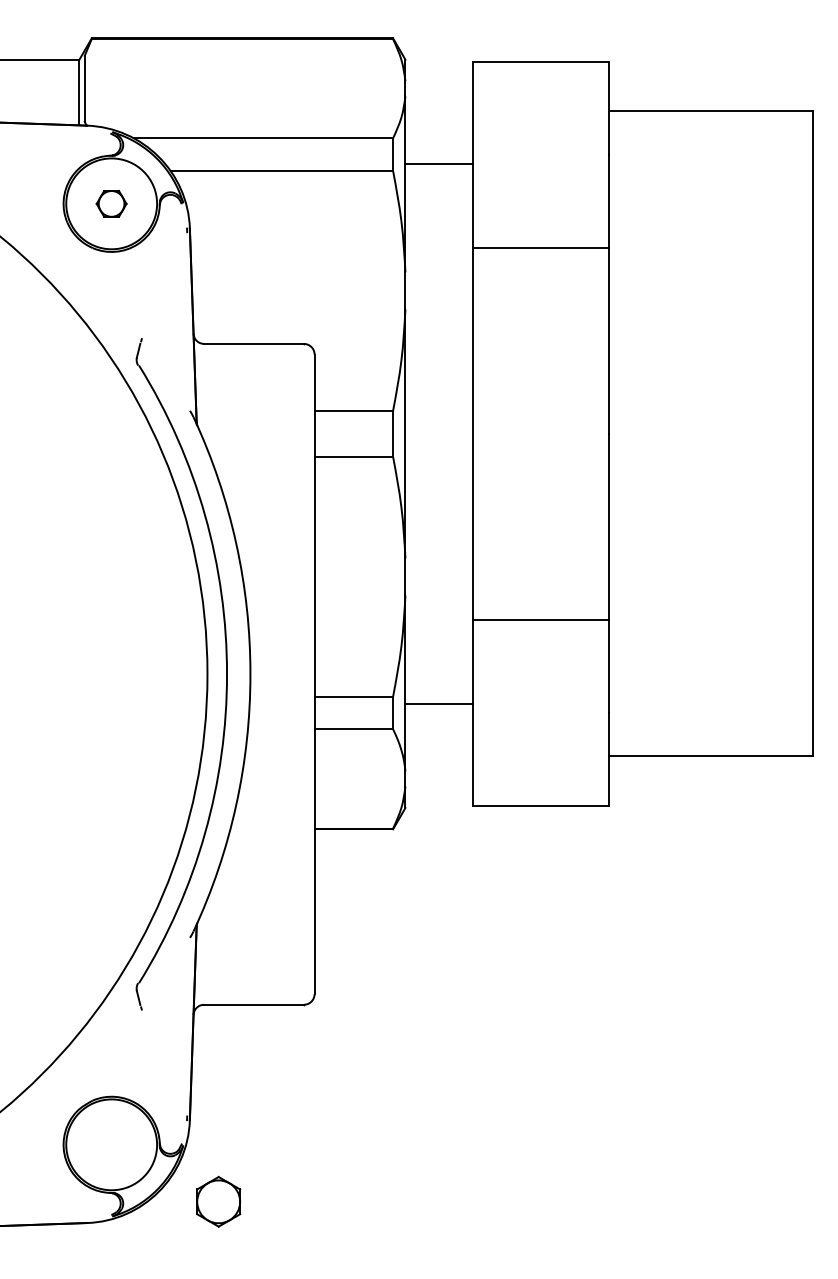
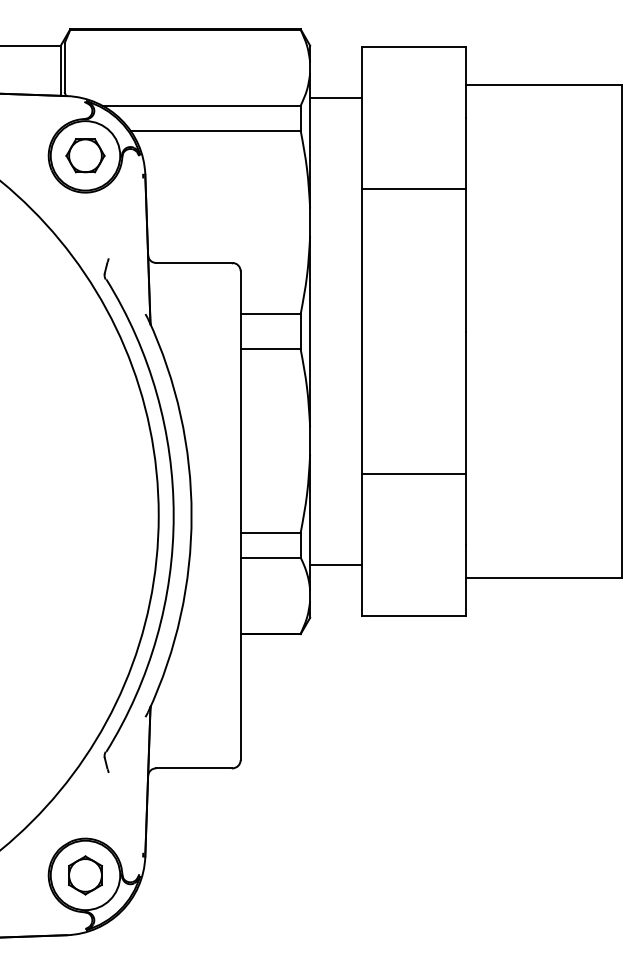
line: (439, 164) -> (336, 98), moved
part: (111, 203) -> (85, 155), size x1.67
line: (439, 704) -> (336, 565), moved
part: (218, 1201) -> (85, 875), moved

